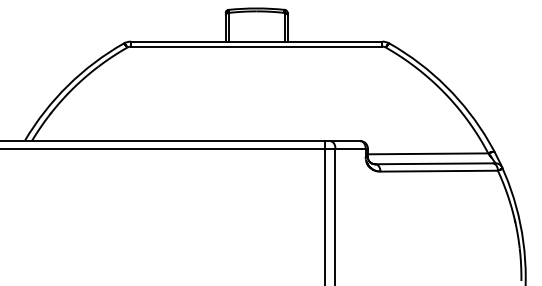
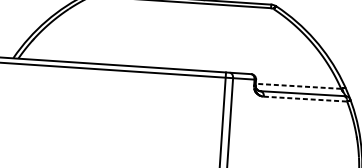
line: (427, 153) -> (298, 86), solid -> dashed
line: (439, 171) -> (305, 99), solid -> dashed

